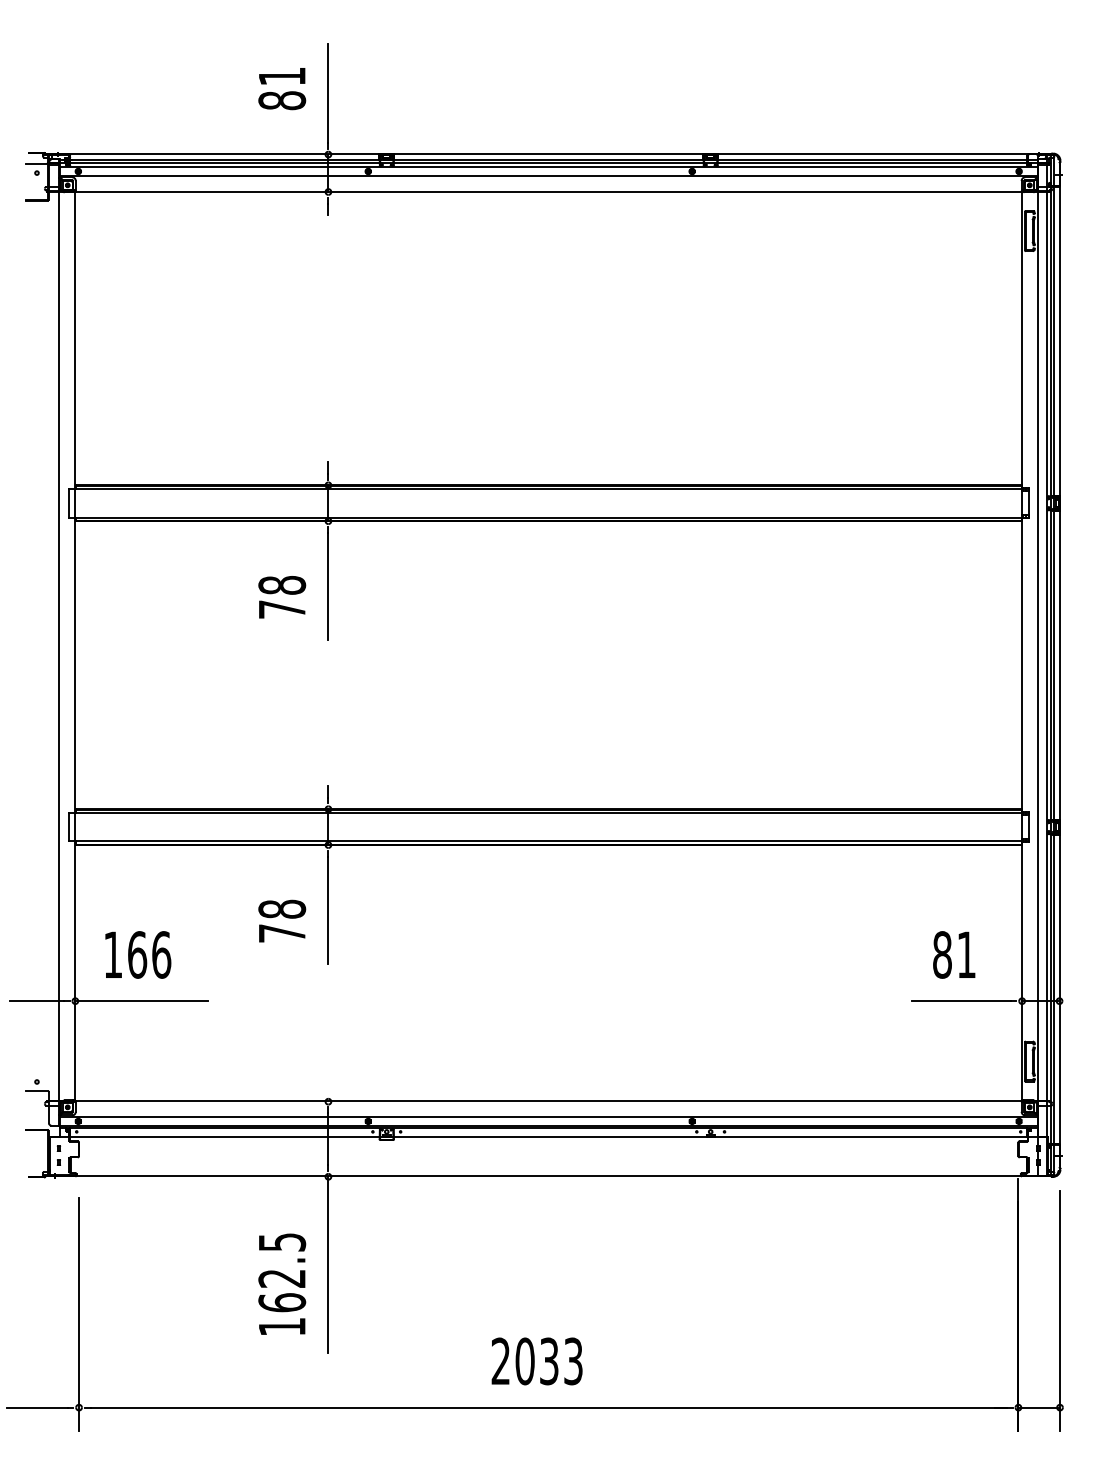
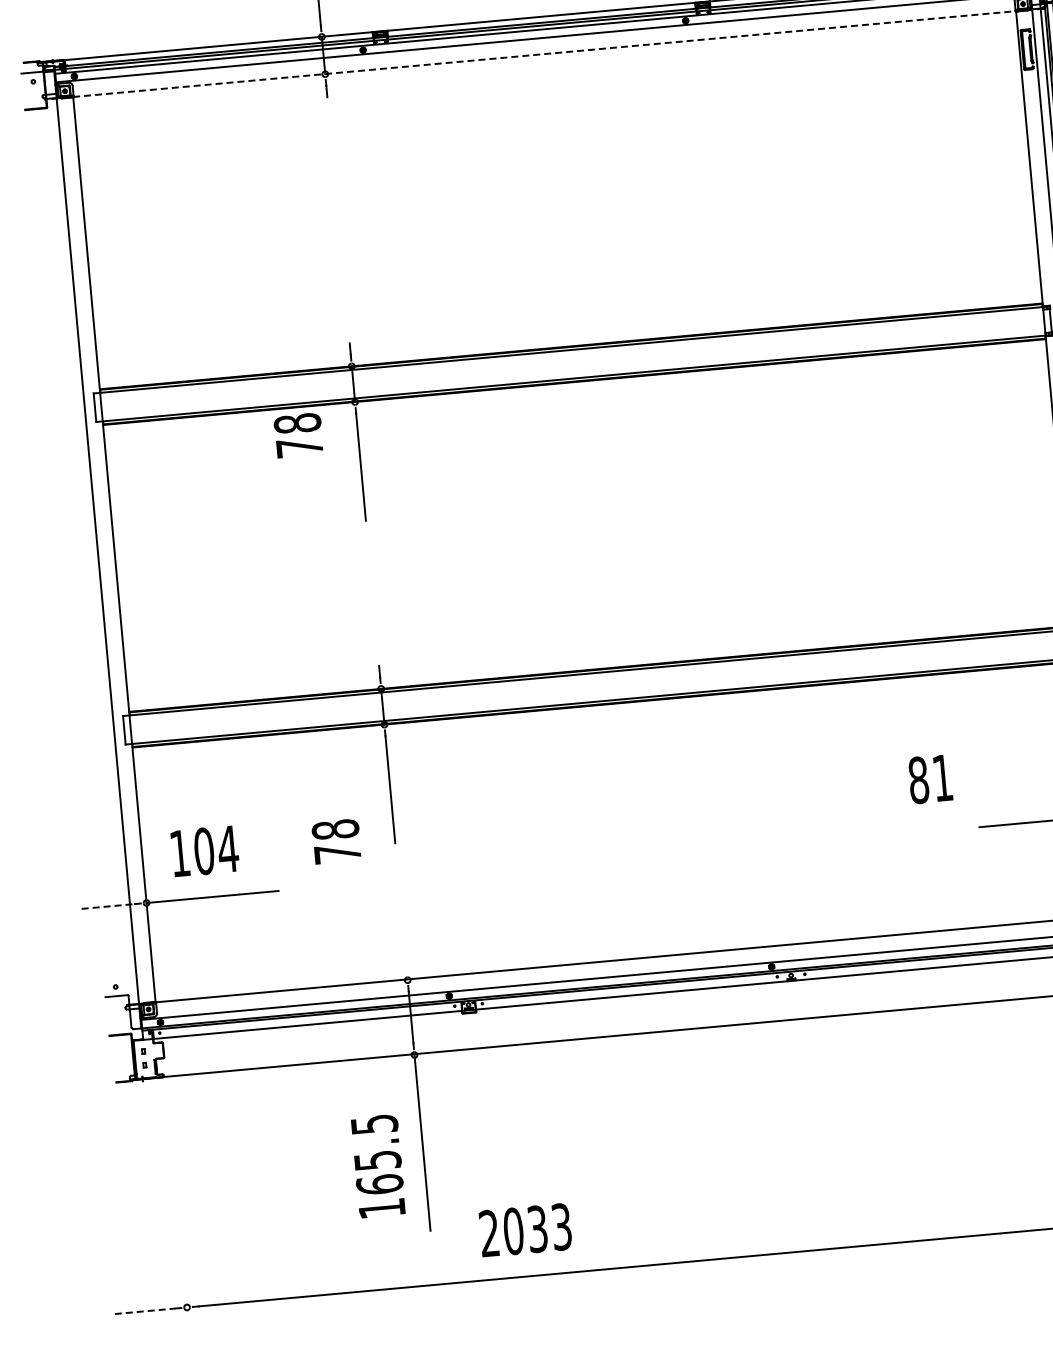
line: (548, 191) -> (544, 53), solid -> dashed
text: (282, 597) -> (298, 435), moved
text: (282, 920) -> (336, 840), moved
text: (149, 954) -> (216, 849), 166 -> 104
text: (954, 954) -> (930, 778), moved
line: (37, 1001) -> (108, 906), solid -> dashed
text: (282, 1278) -> (378, 1160), 162.5 -> 165.5
line: (79, 1314) -> (179, 1214), removed
text: (536, 1361) -> (524, 1230), moved
line: (37, 1407) -> (145, 1311), solid -> dashed

